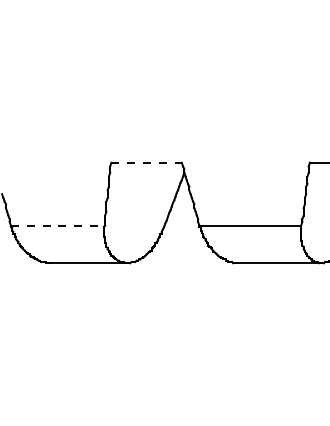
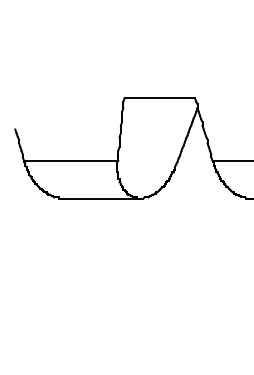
line: (147, 162) -> (160, 97), dashed -> solid
line: (58, 225) -> (71, 160), dashed -> solid

